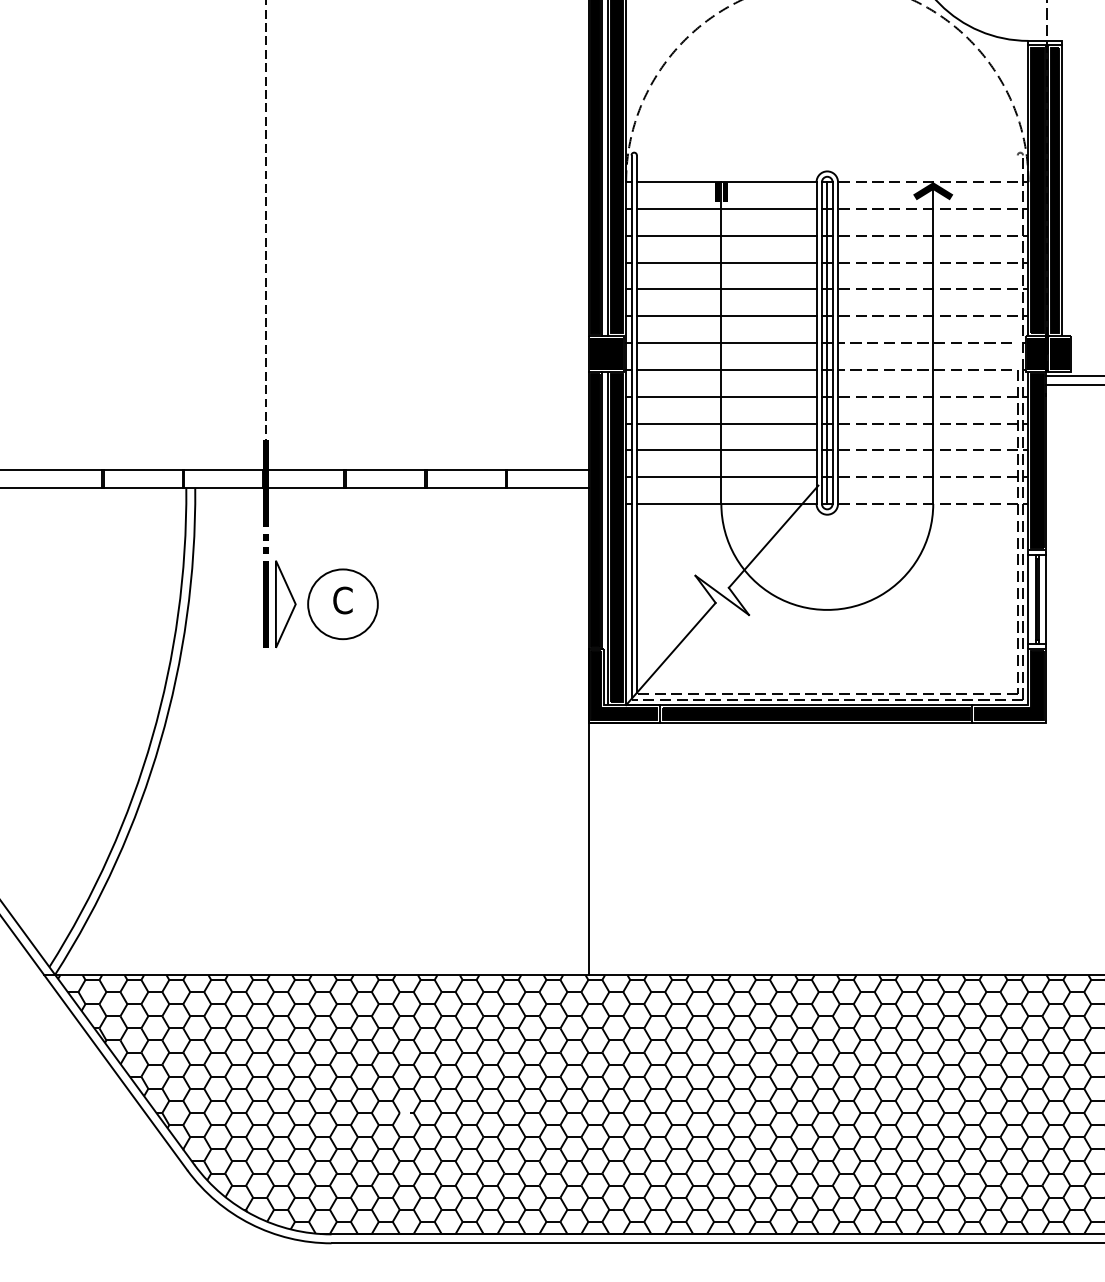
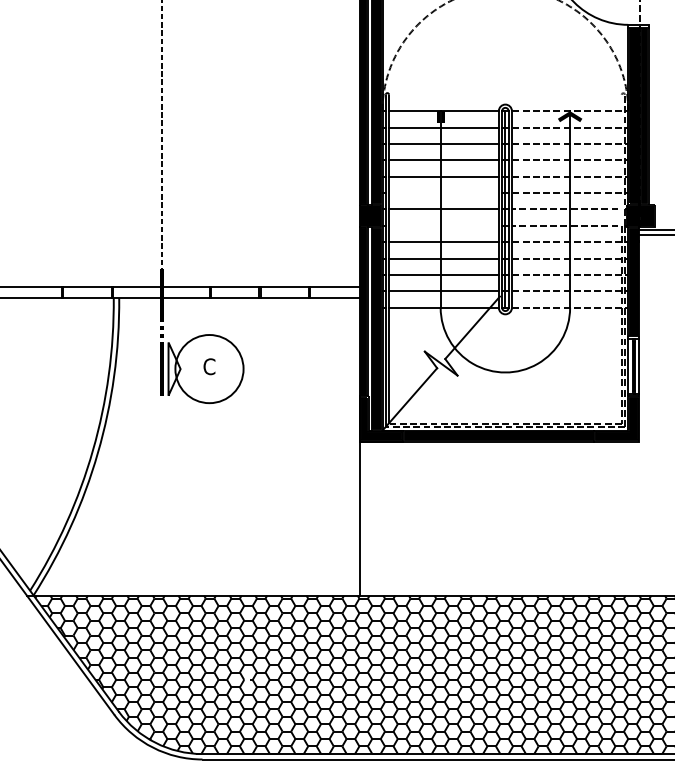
line: (725, 316) -> (443, 193), removed
line: (725, 369) -> (443, 225), removed
circle: (343, 603) -> (209, 368), size x1.6

